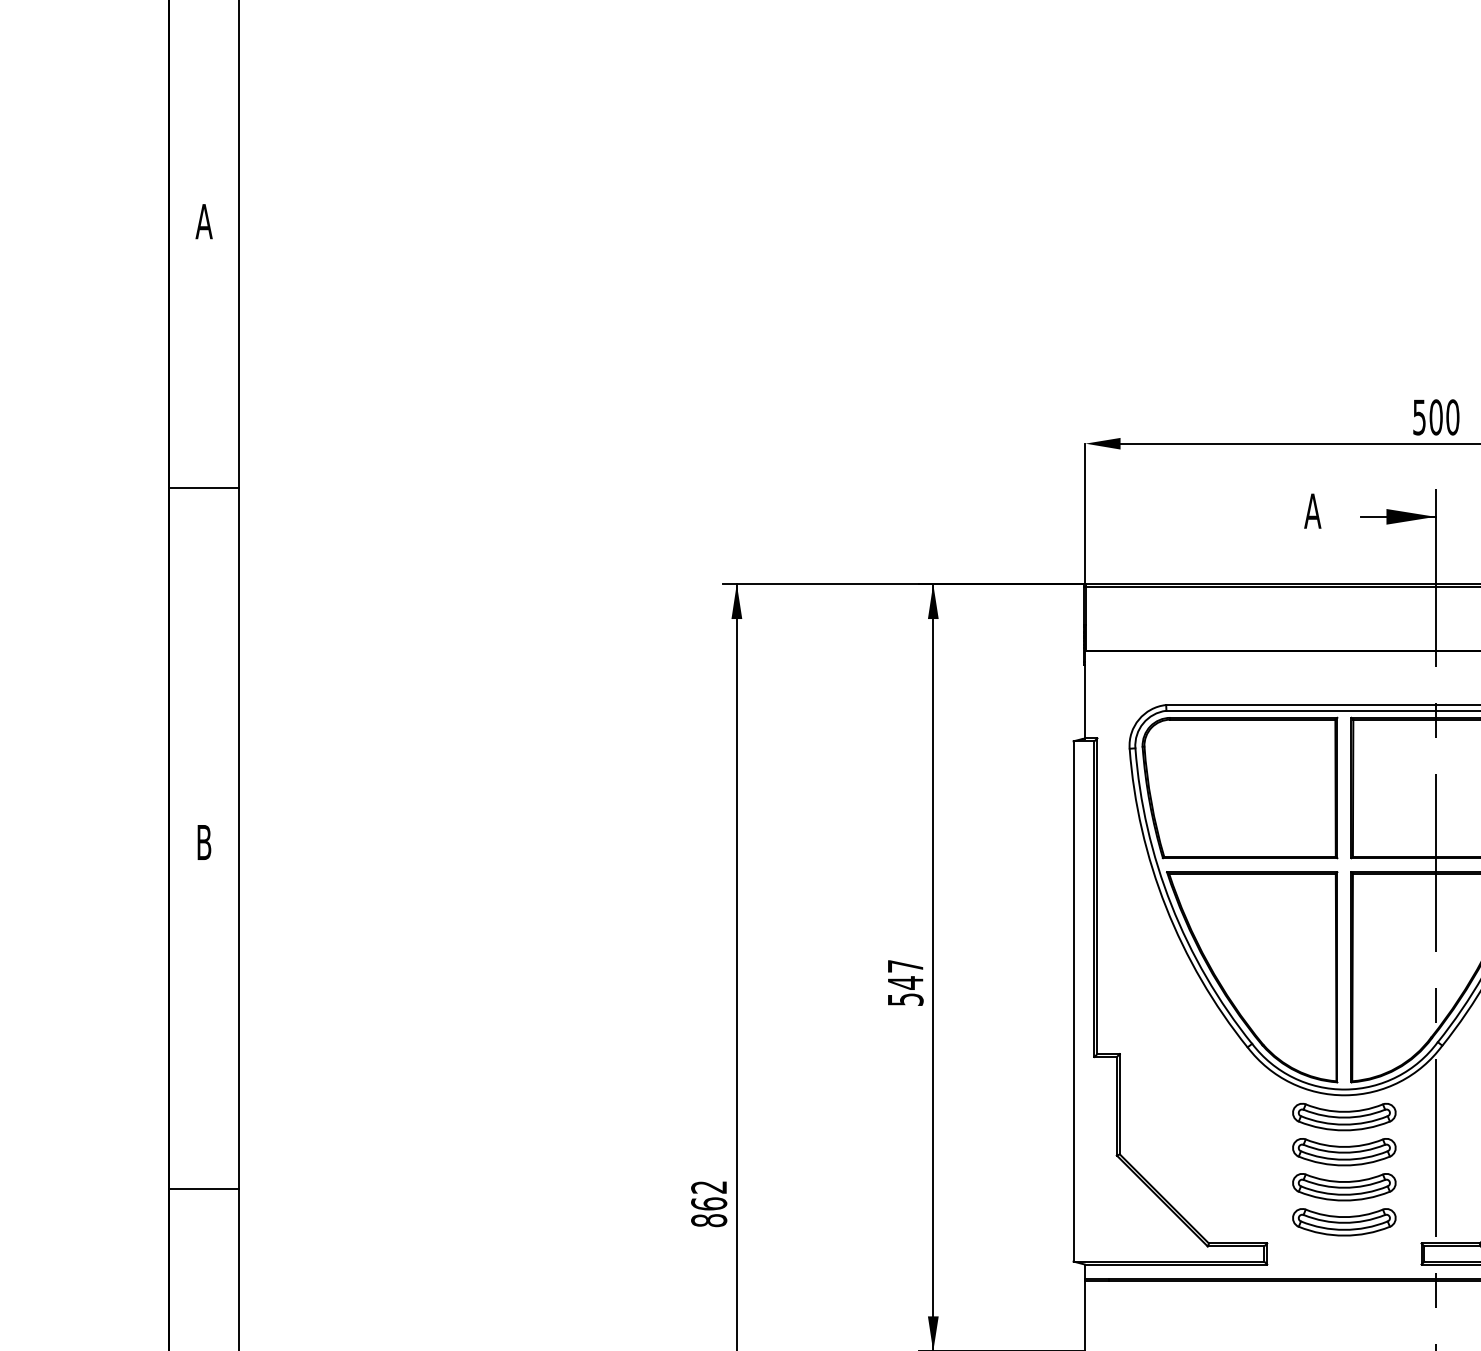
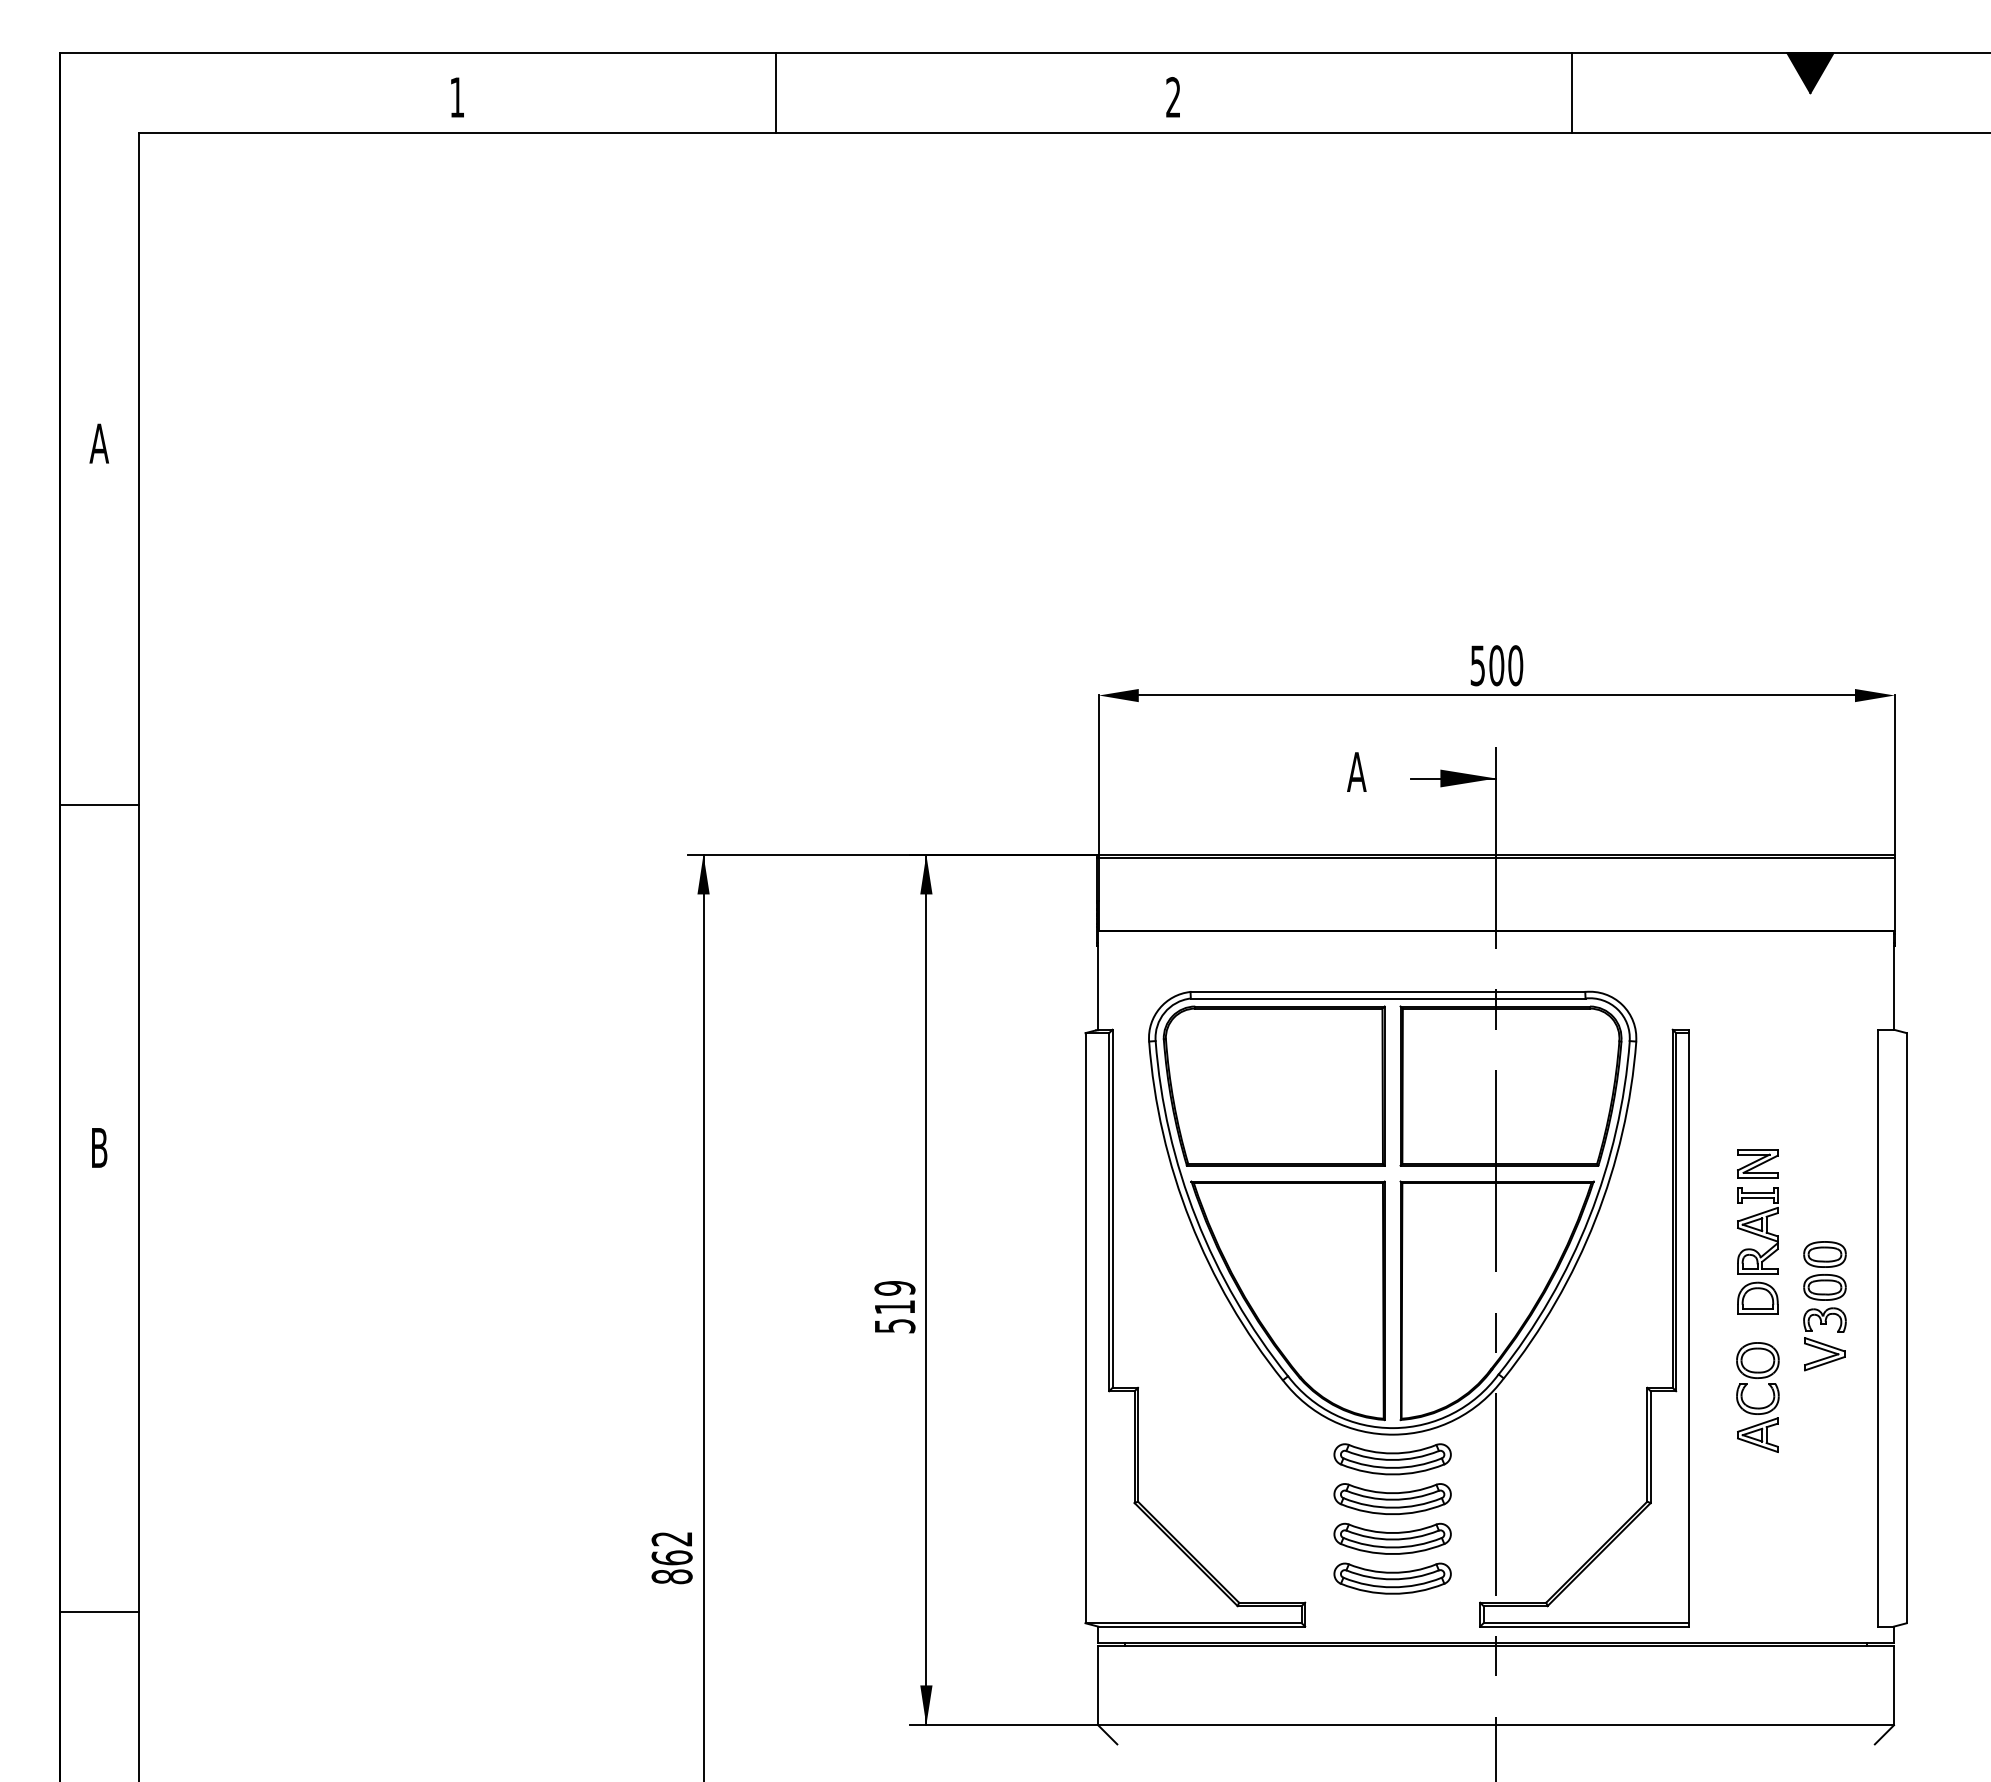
line: (204, 487) -> (99, 804), moved
text: (905, 975) -> (894, 1298), 547 -> 519
line: (204, 1189) -> (99, 1612), moved

